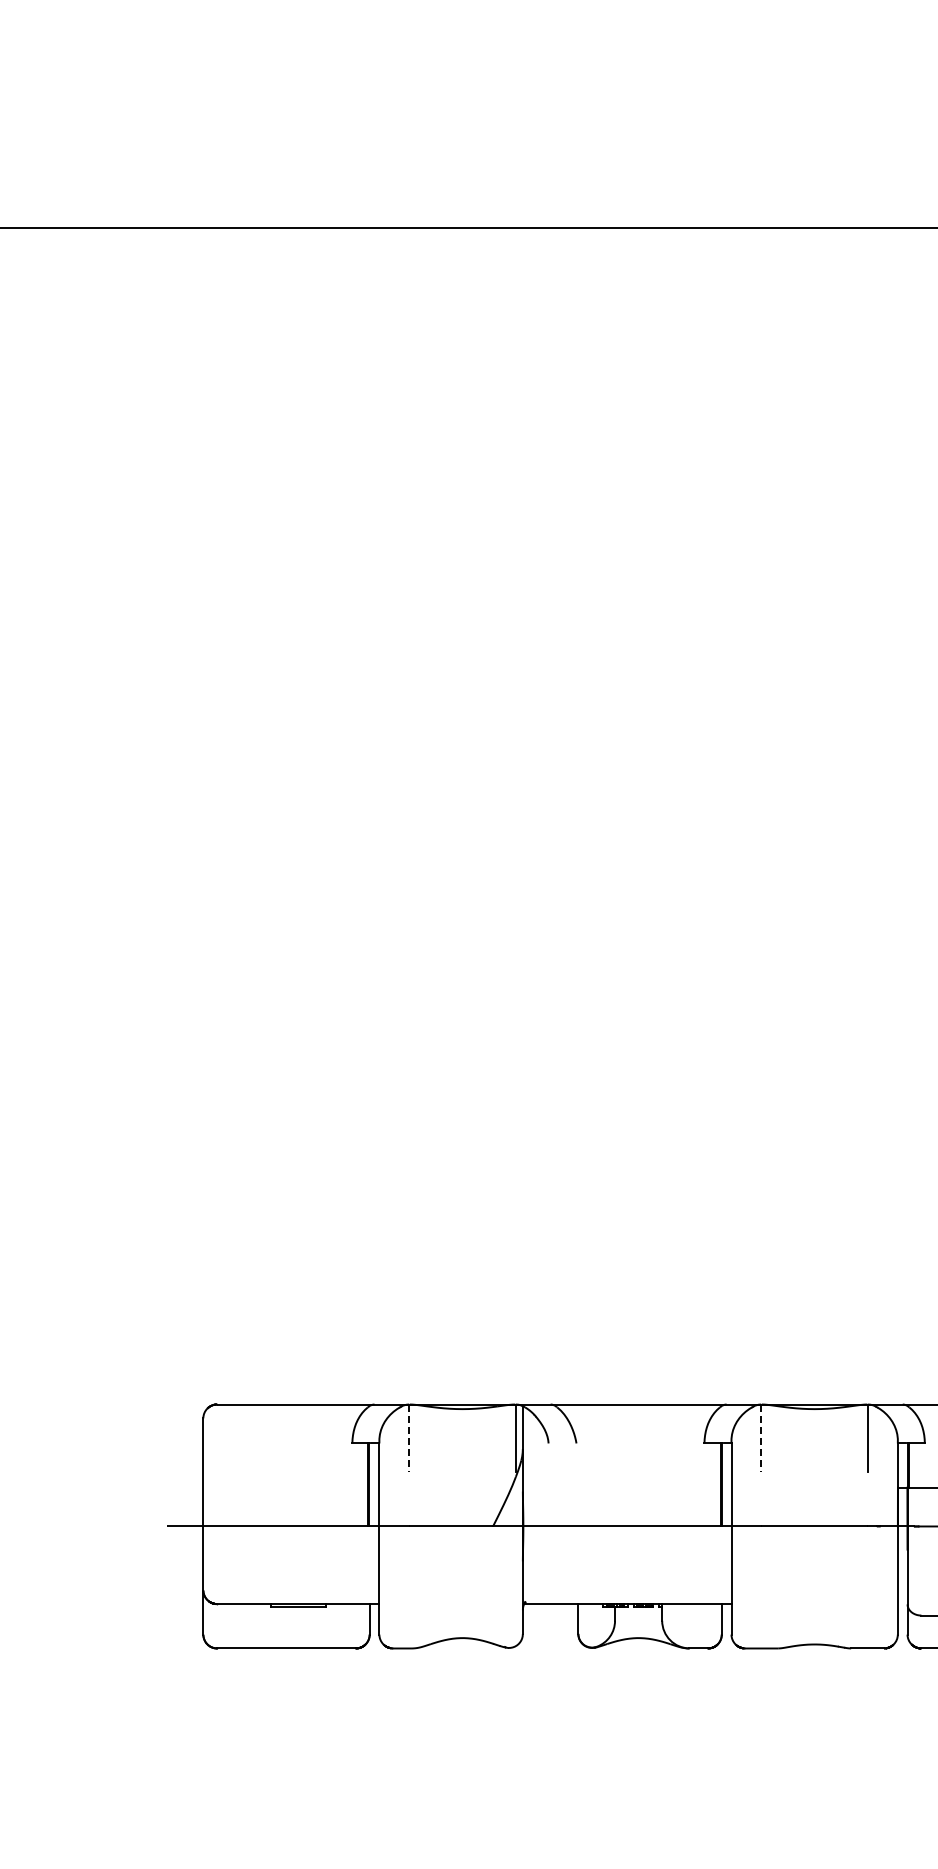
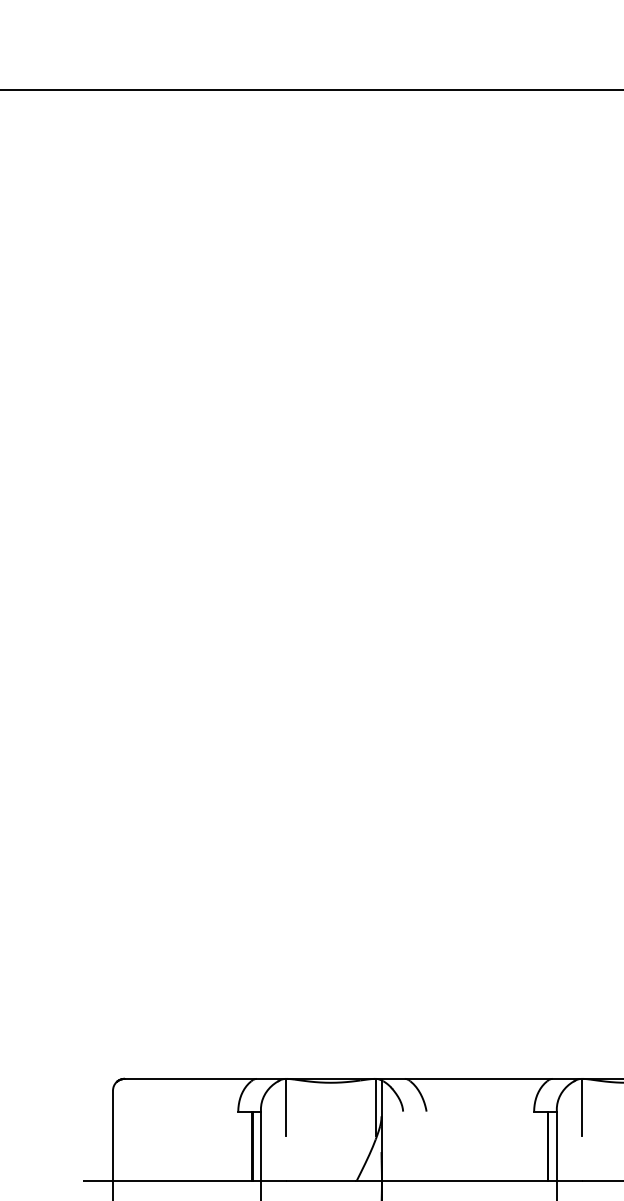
line: (409, 1438) -> (286, 1107), dashed -> solid
line: (761, 1438) -> (582, 1107), dashed -> solid

